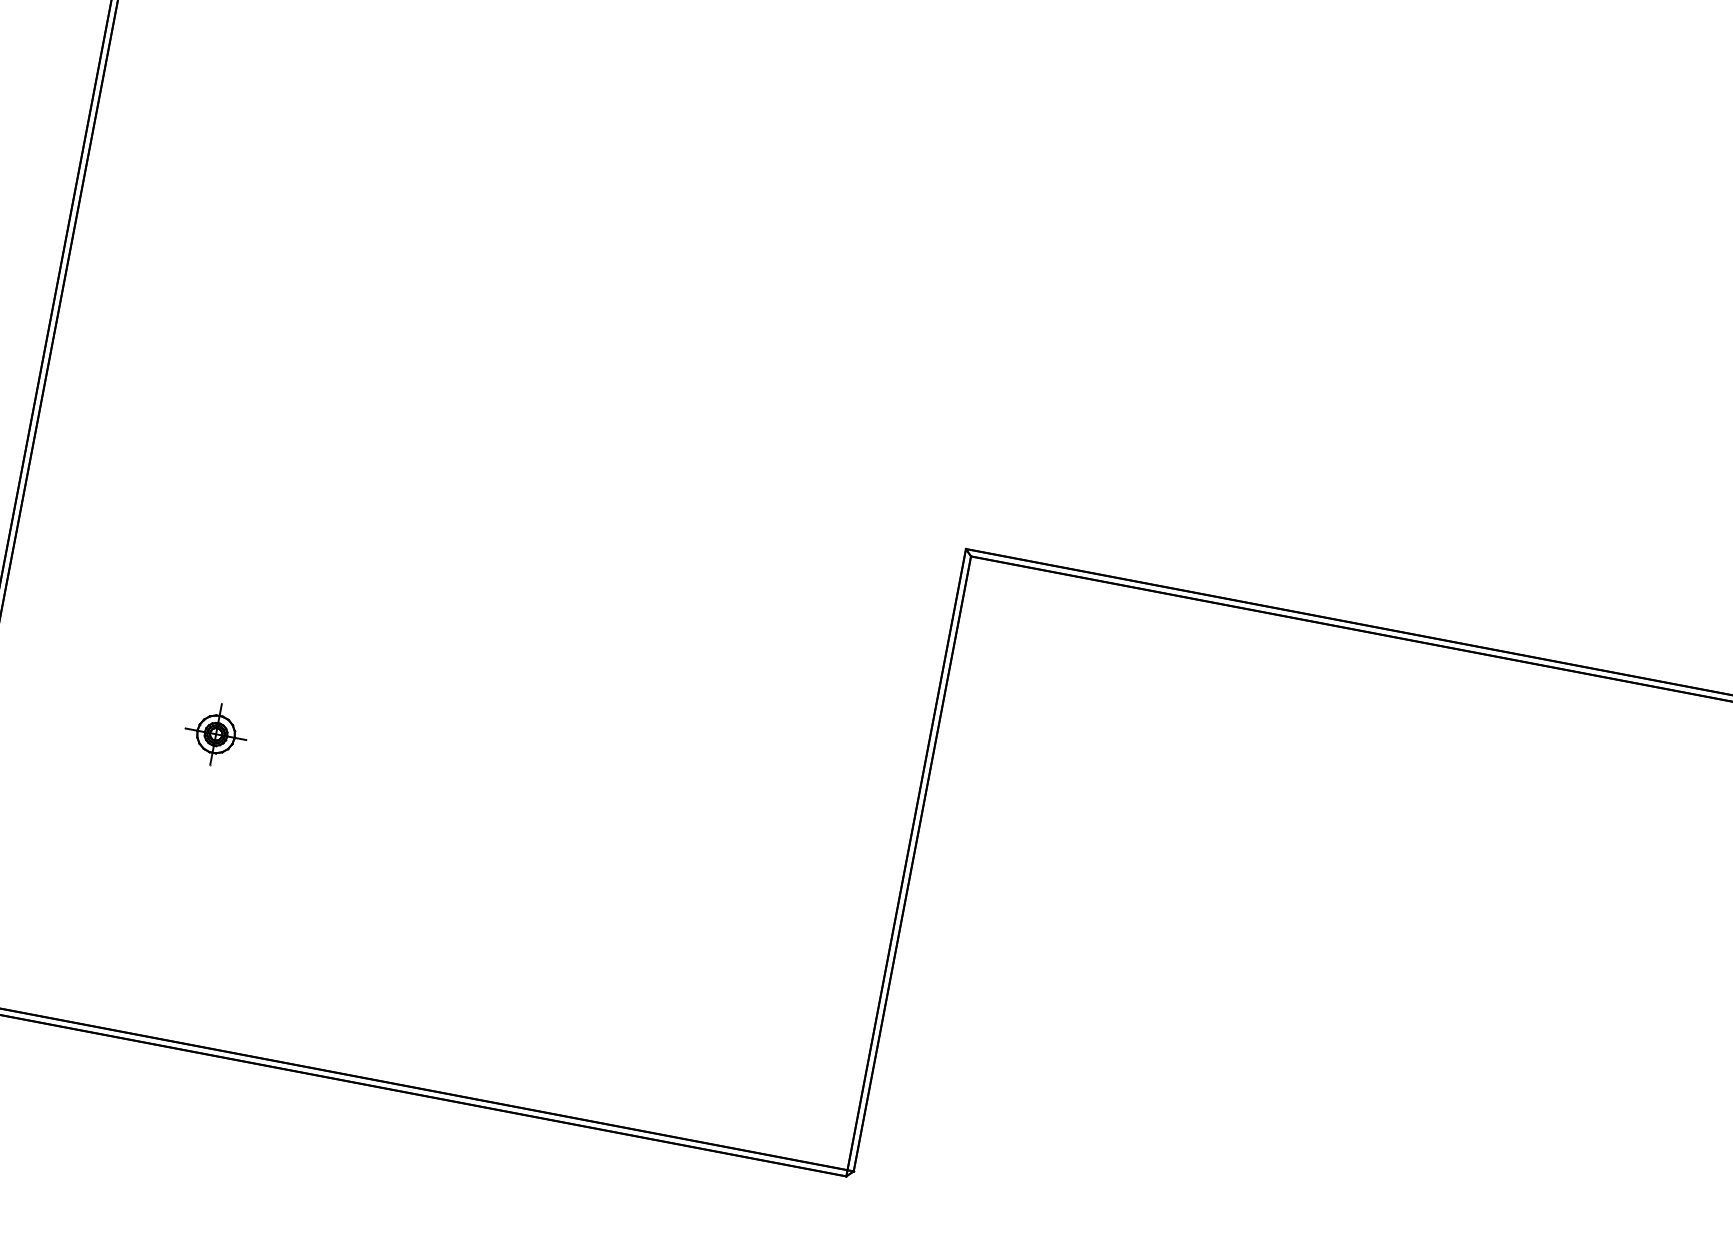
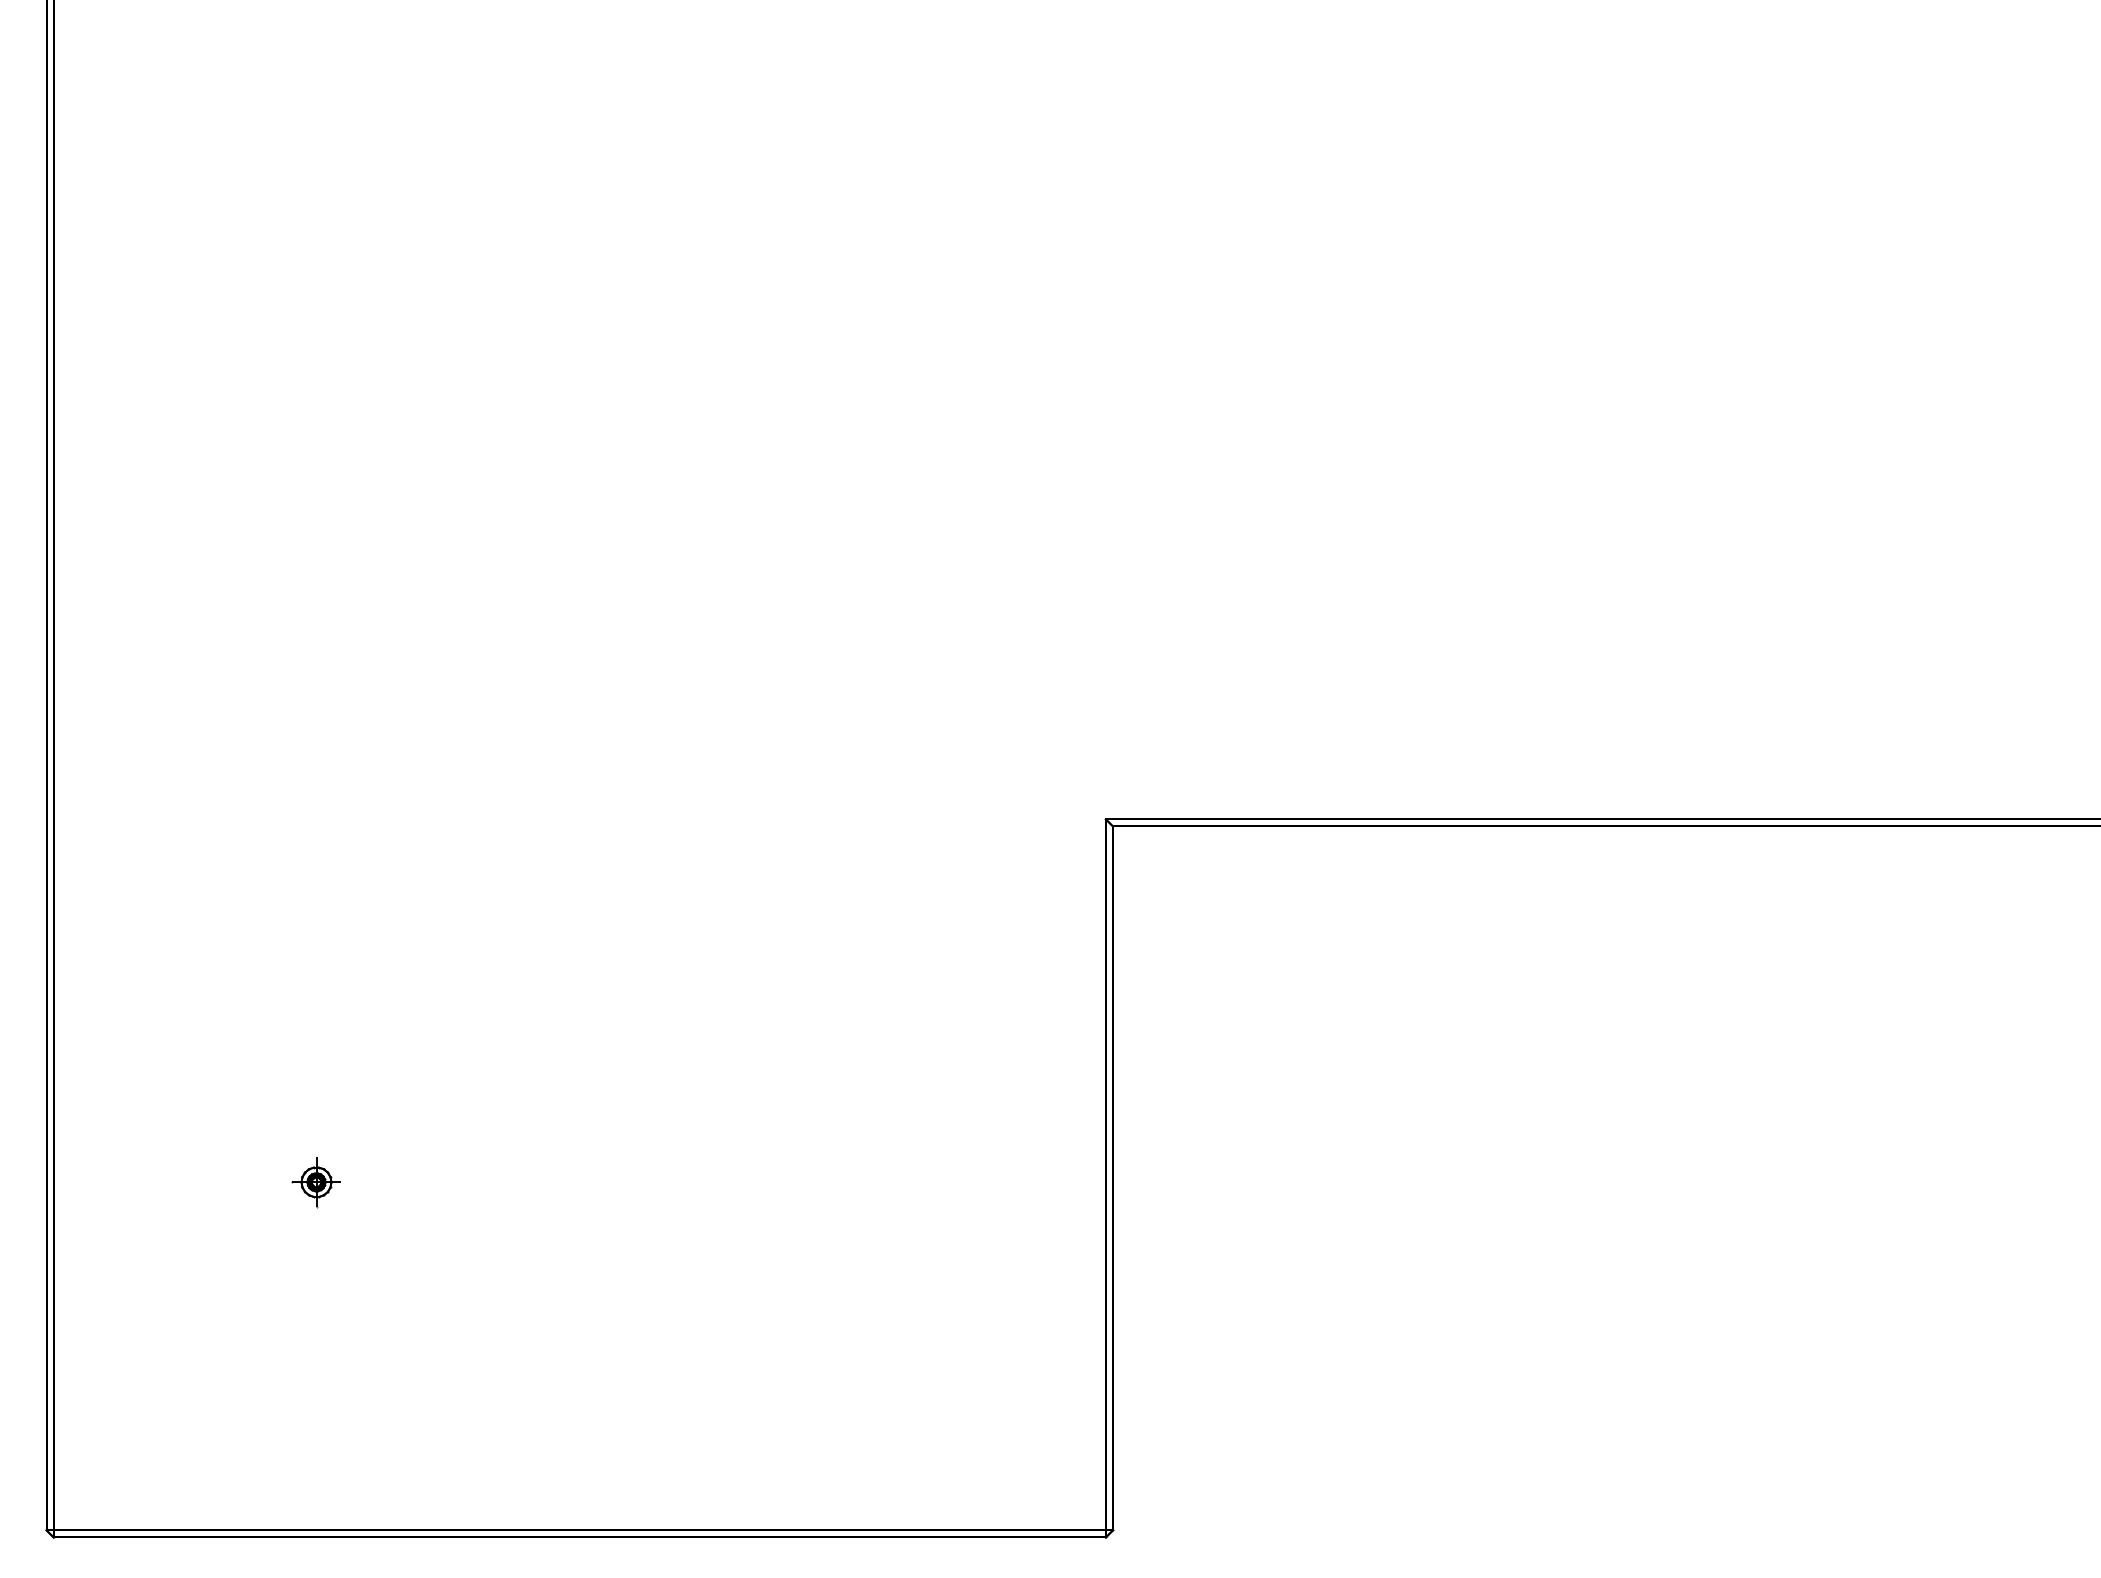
part: (214, 734) -> (315, 1182), size x0.7

